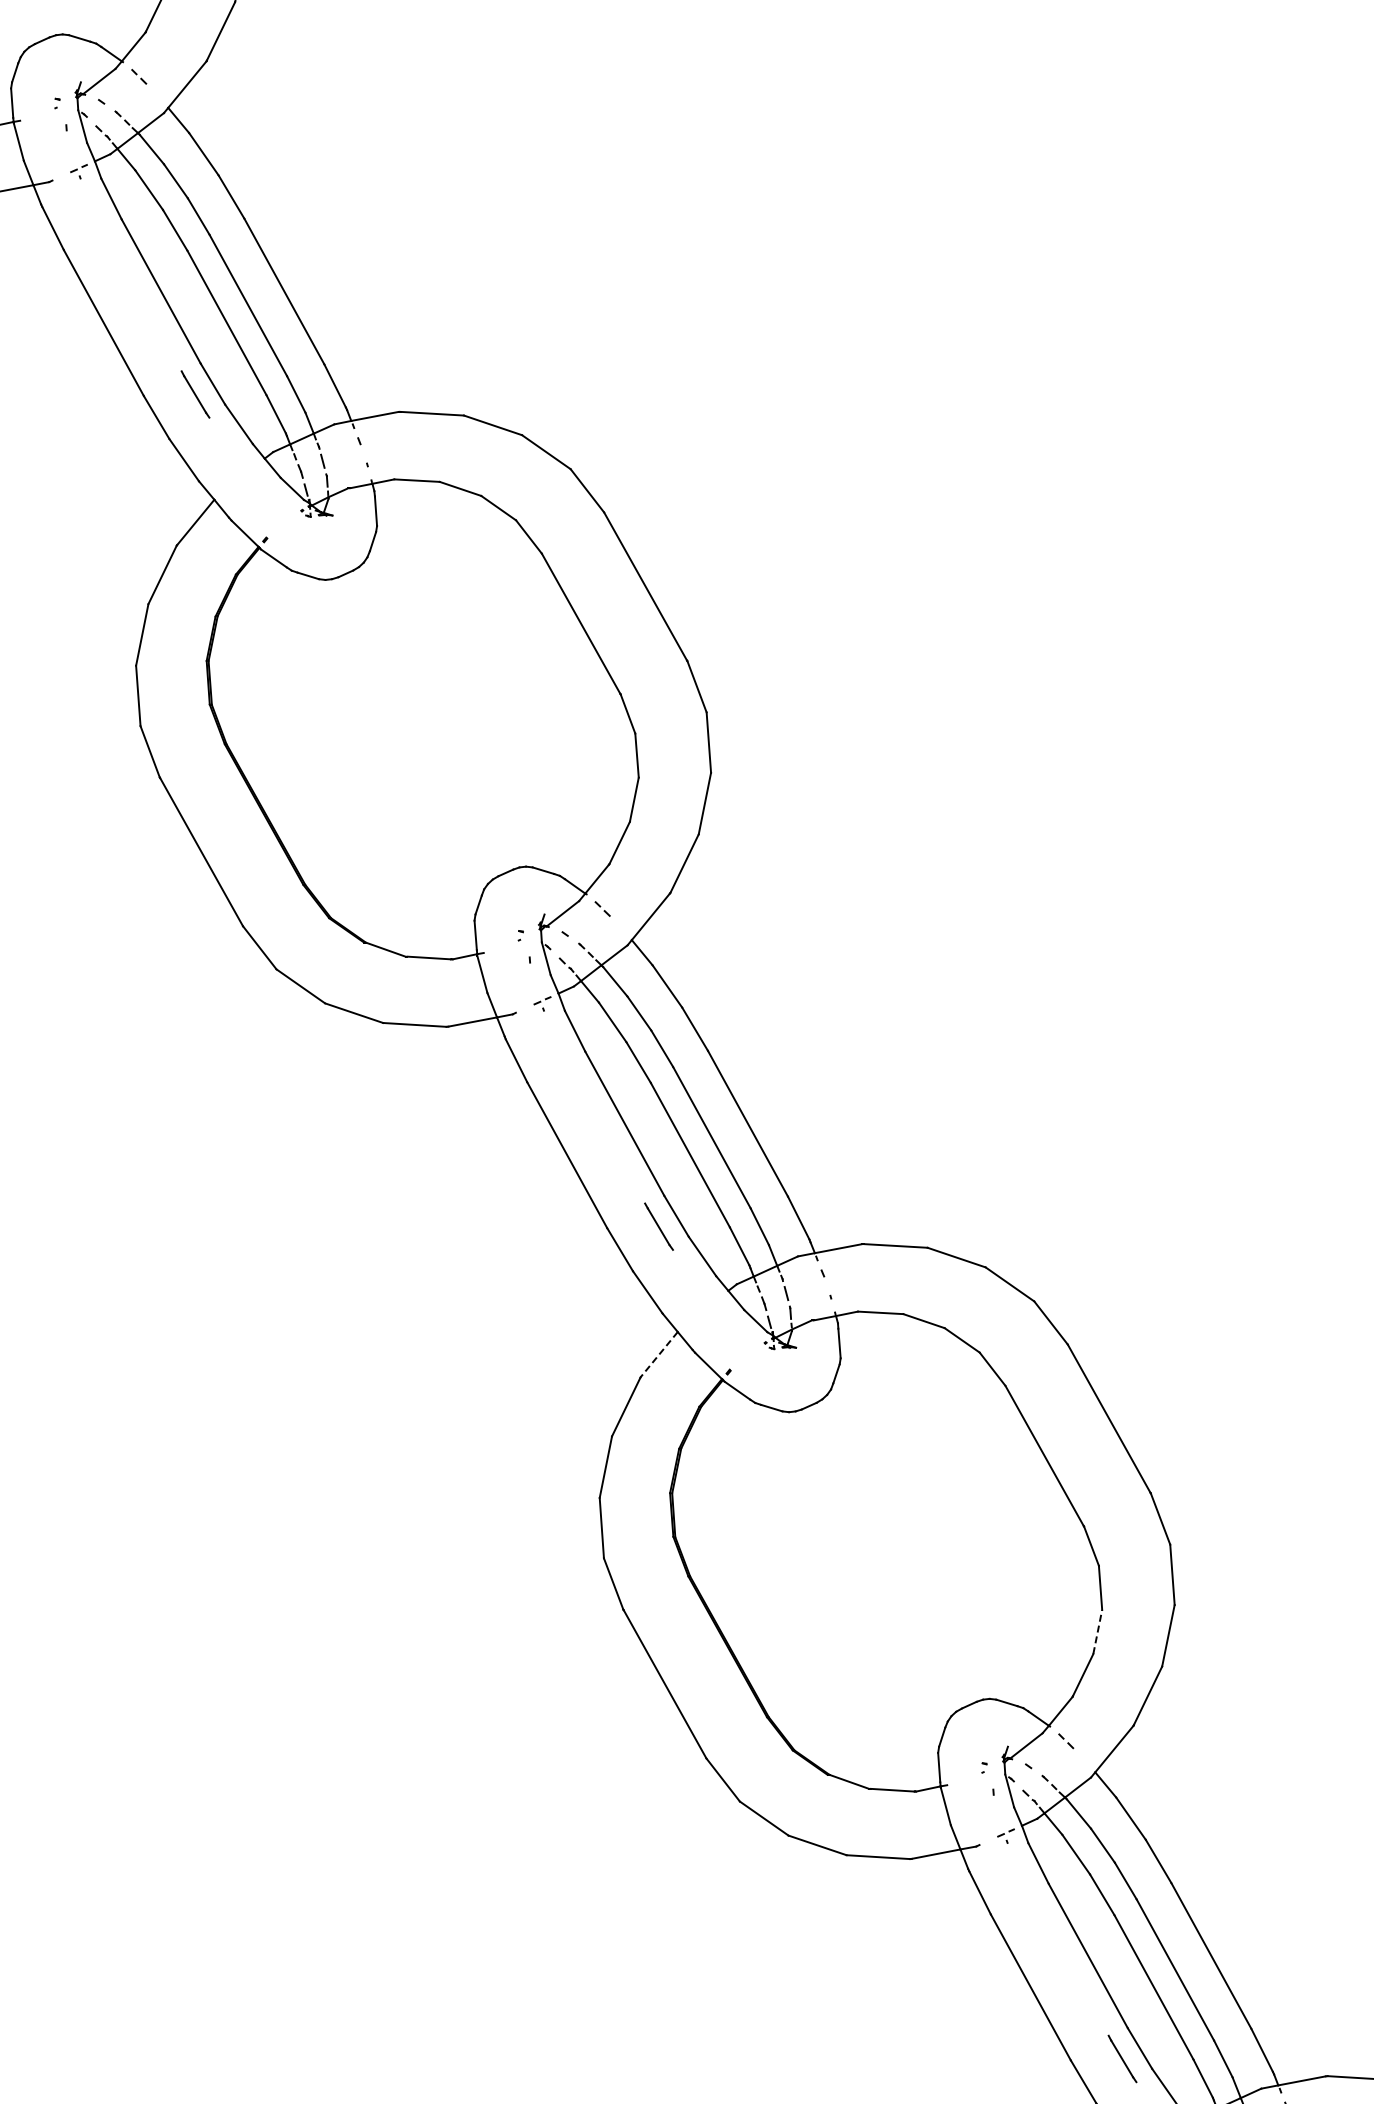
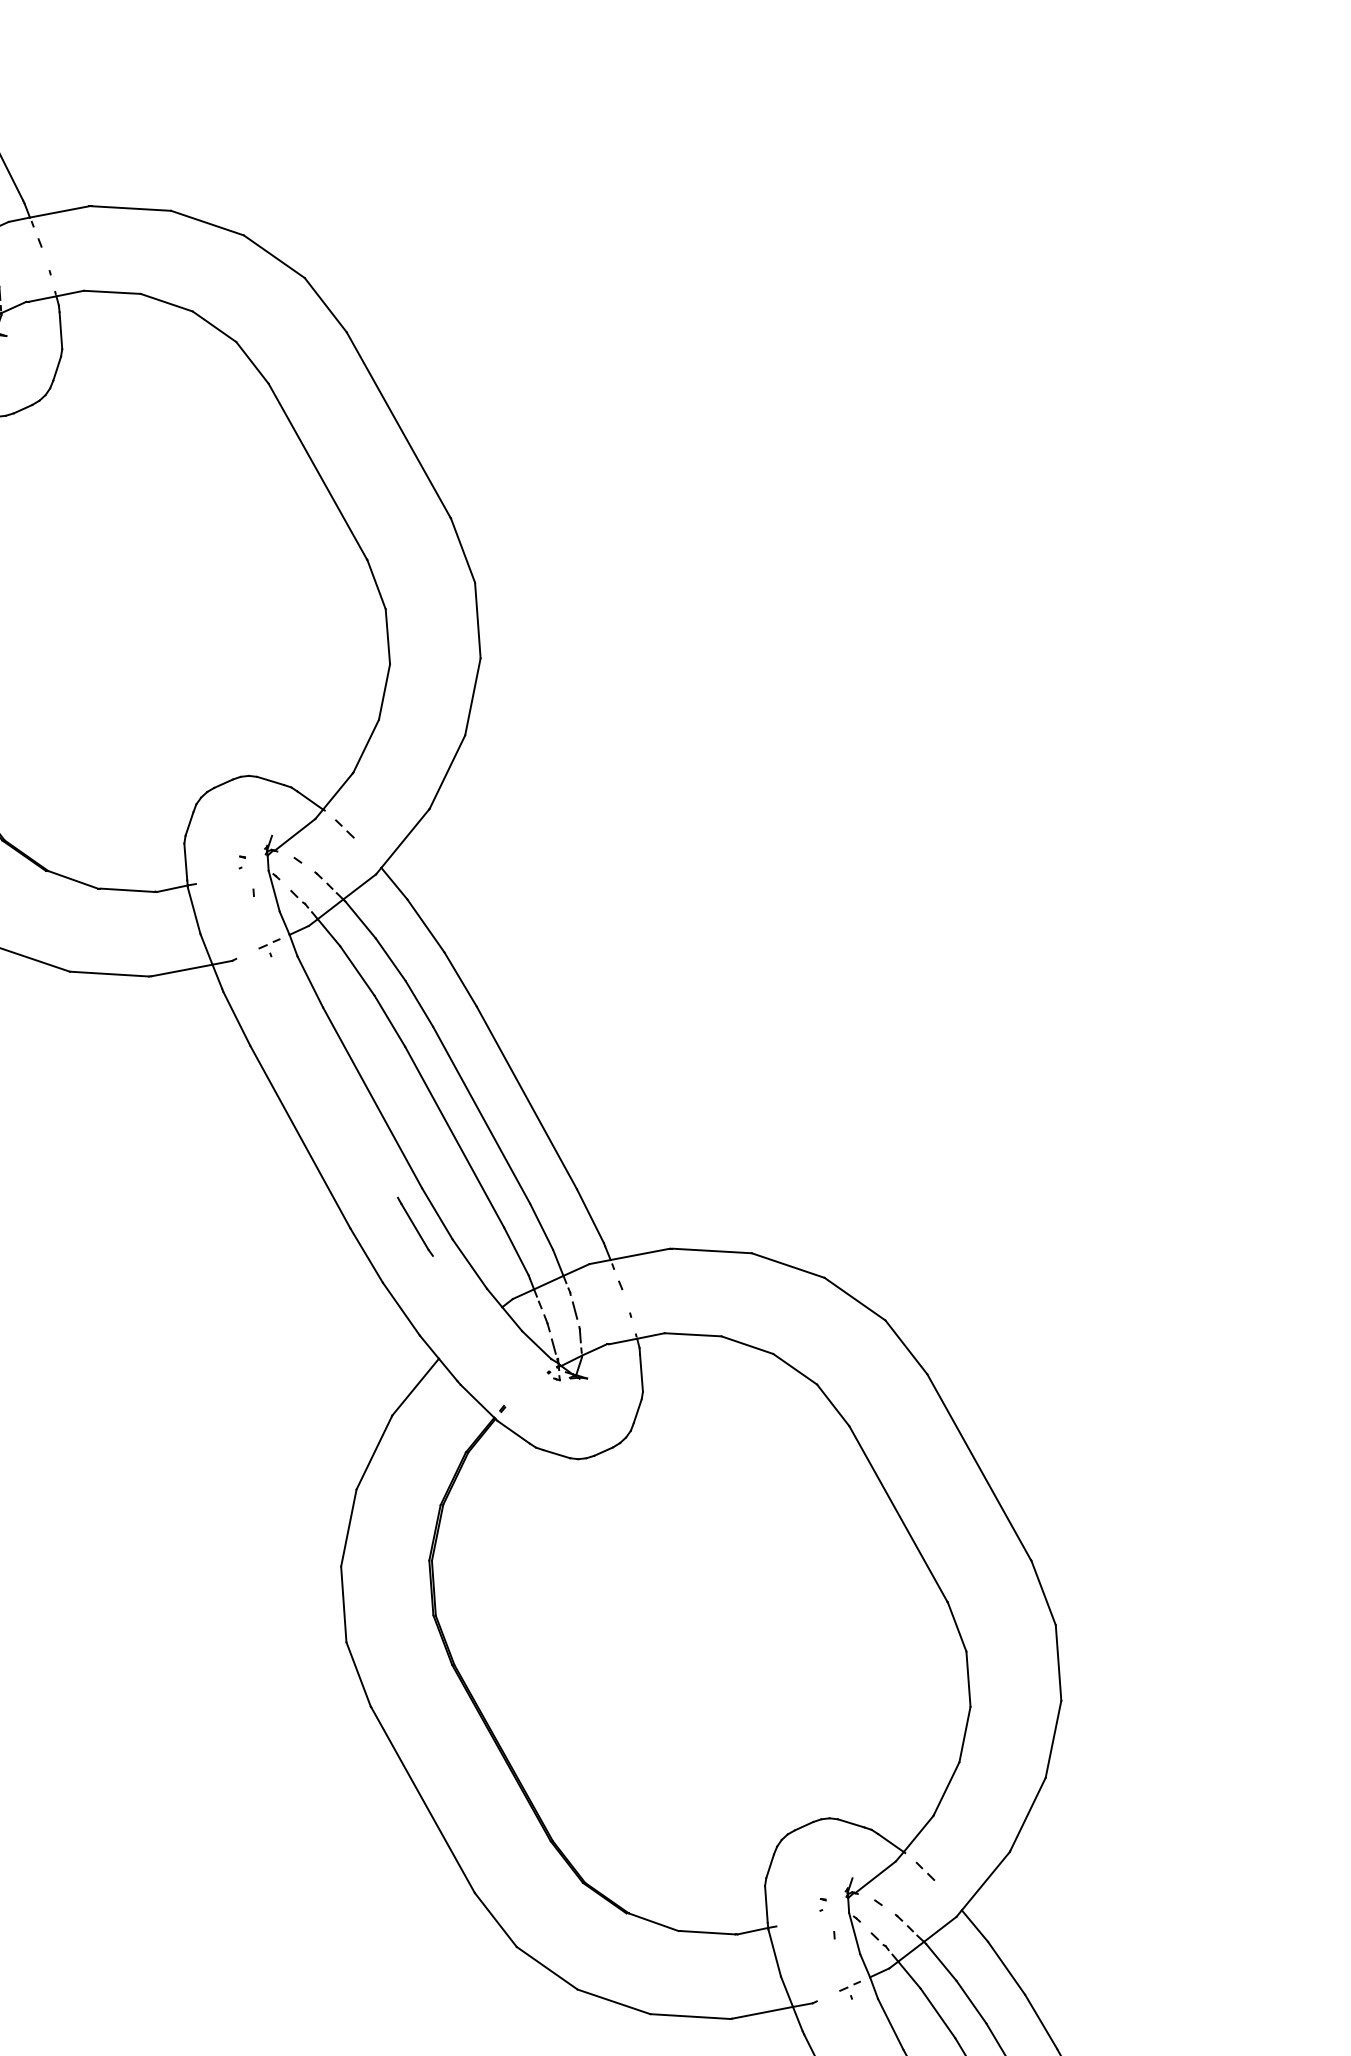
line: (658, 1354) -> (414, 1386), dashed -> solid
line: (1097, 1631) -> (964, 1733), dashed -> solid

